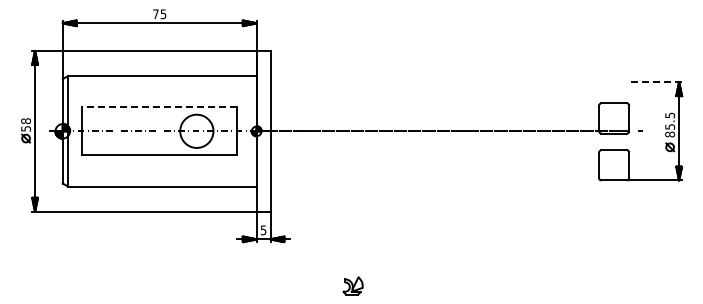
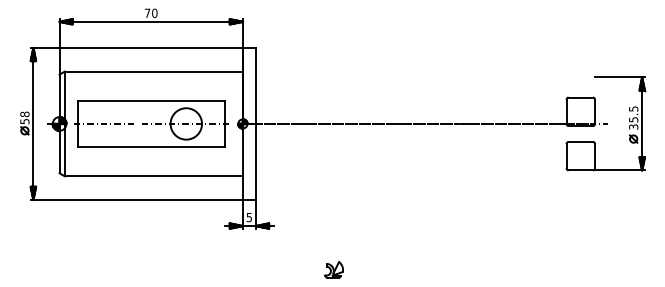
text: (163, 14) -> (154, 13), 75 -> 70
line: (655, 82) -> (619, 77), dashed -> solid
line: (159, 107) -> (151, 101), dashed -> solid
text: (670, 134) -> (634, 126), 85.5 -> 35.5

